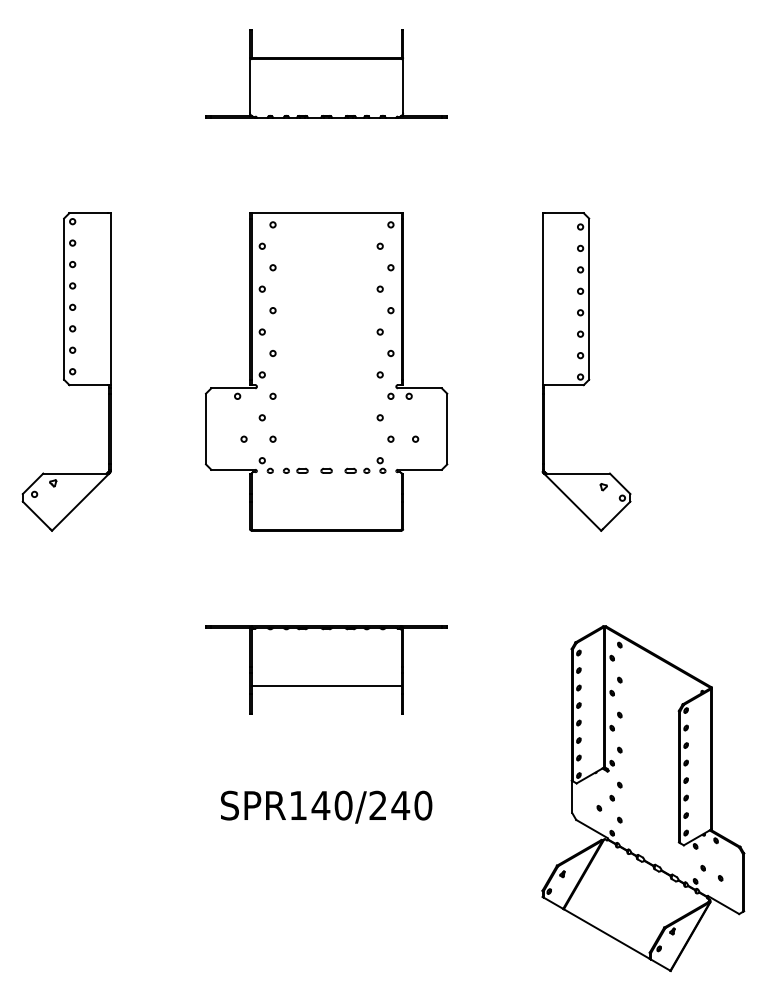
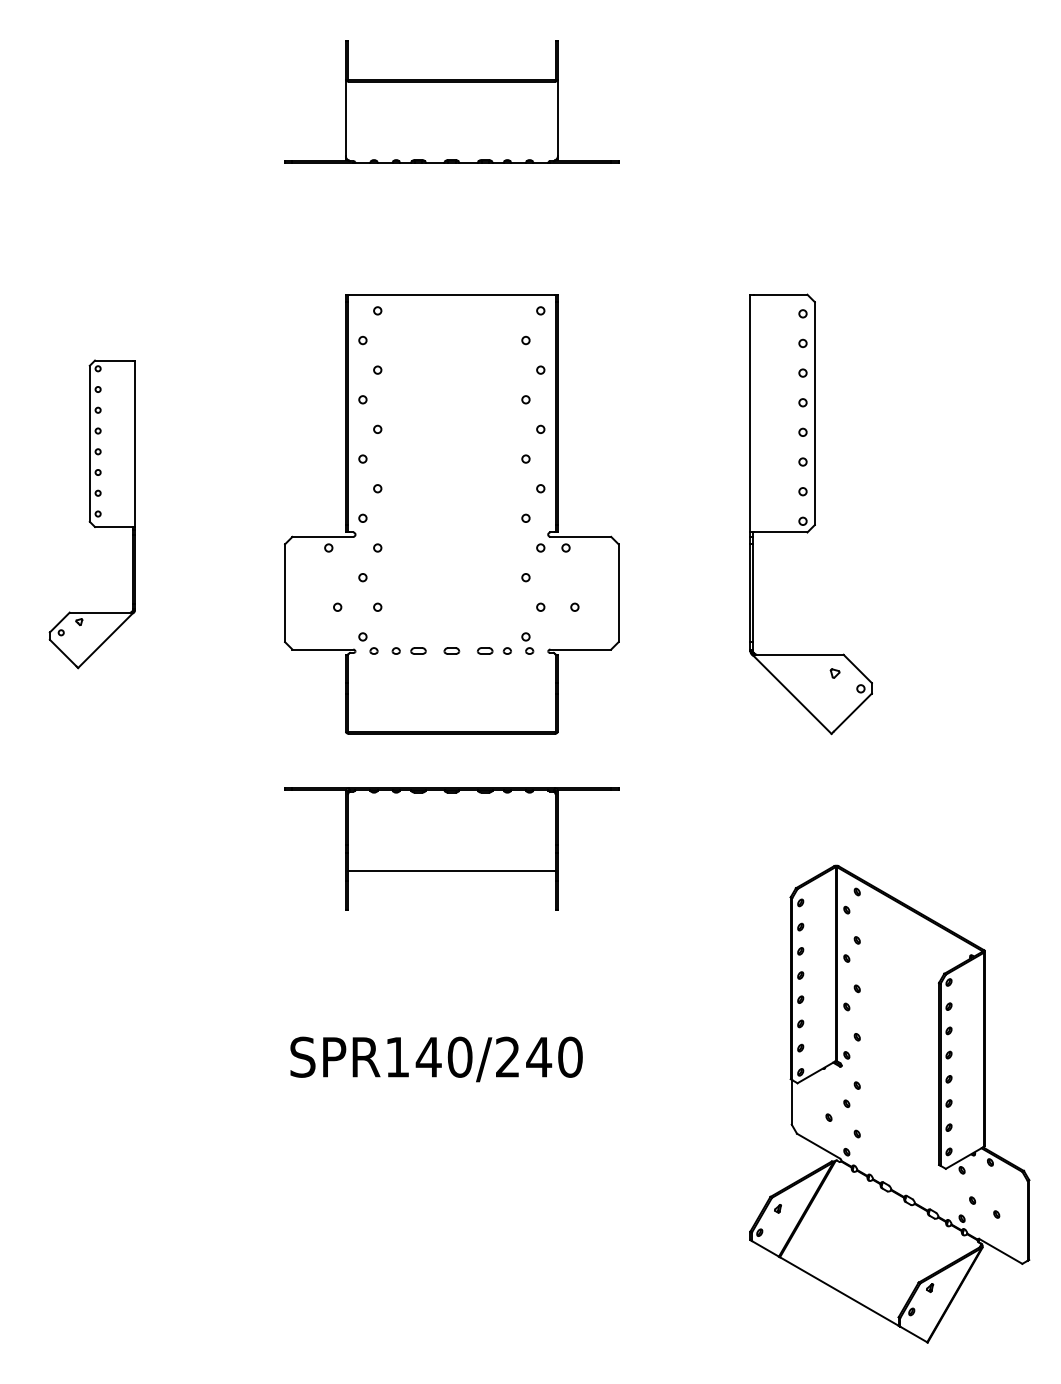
part: (66, 371) -> (92, 513), size x0.7
part: (326, 669) -> (451, 848), moved
text: (326, 806) -> (436, 1058), moved

